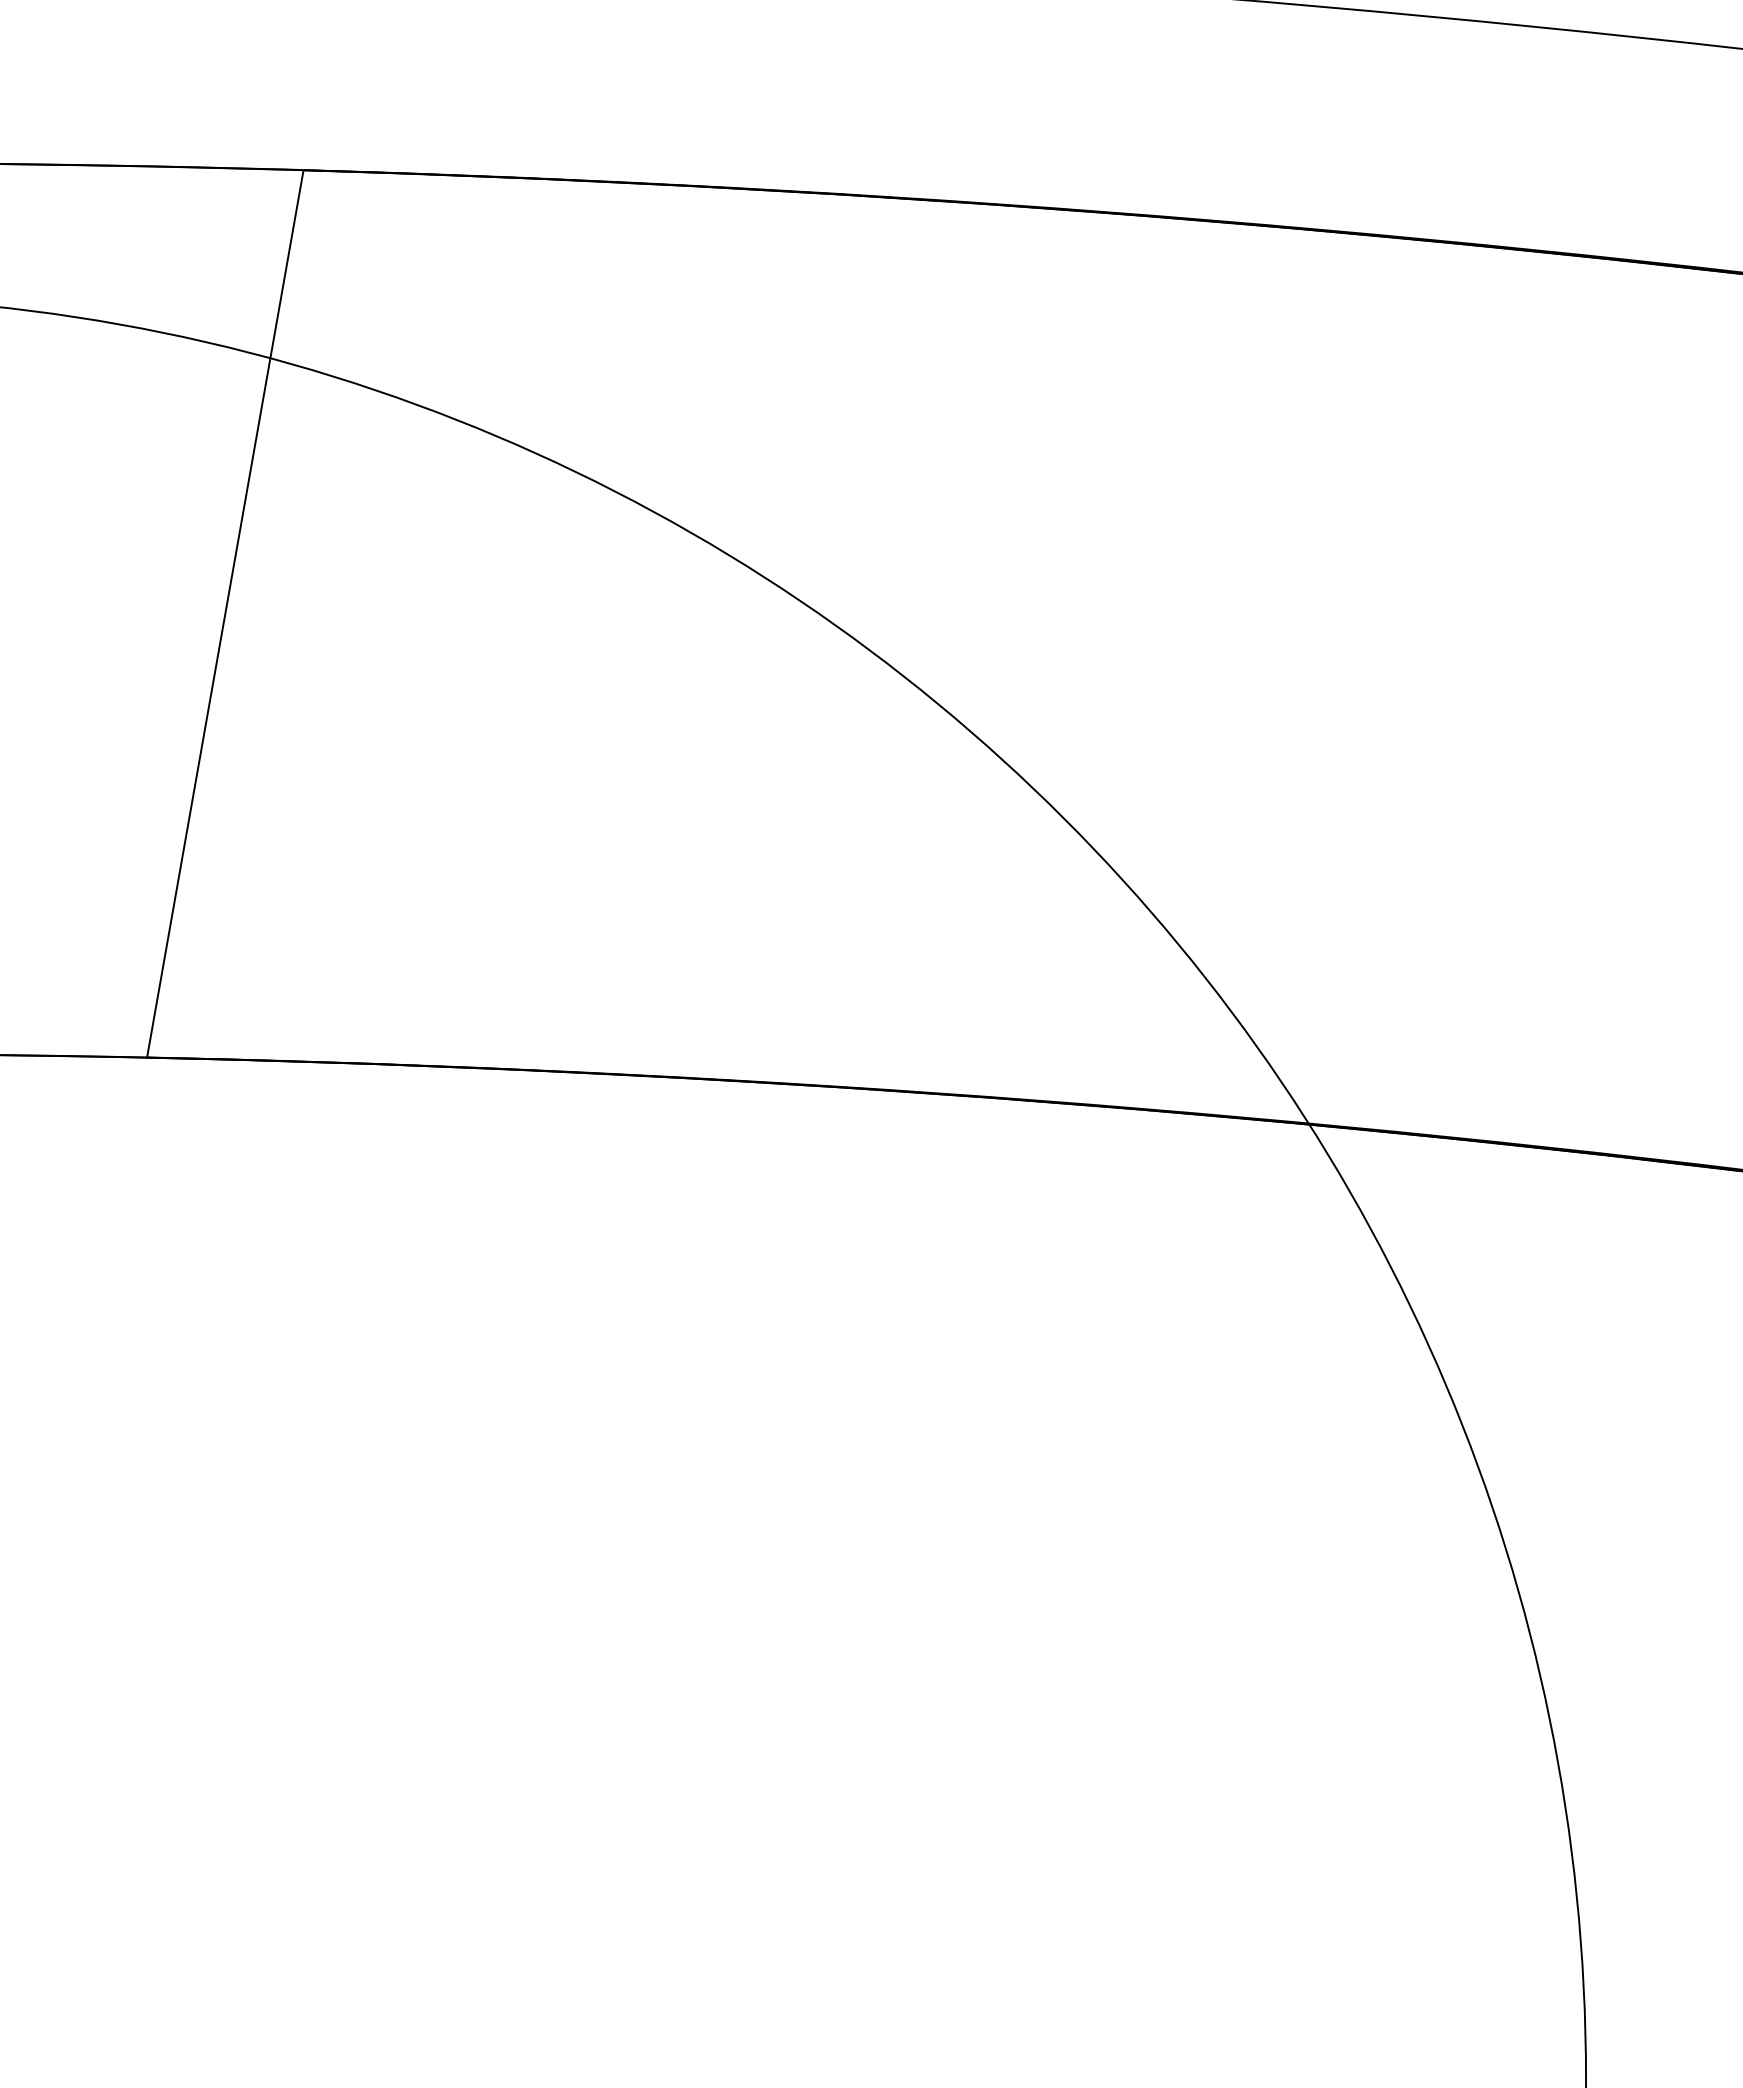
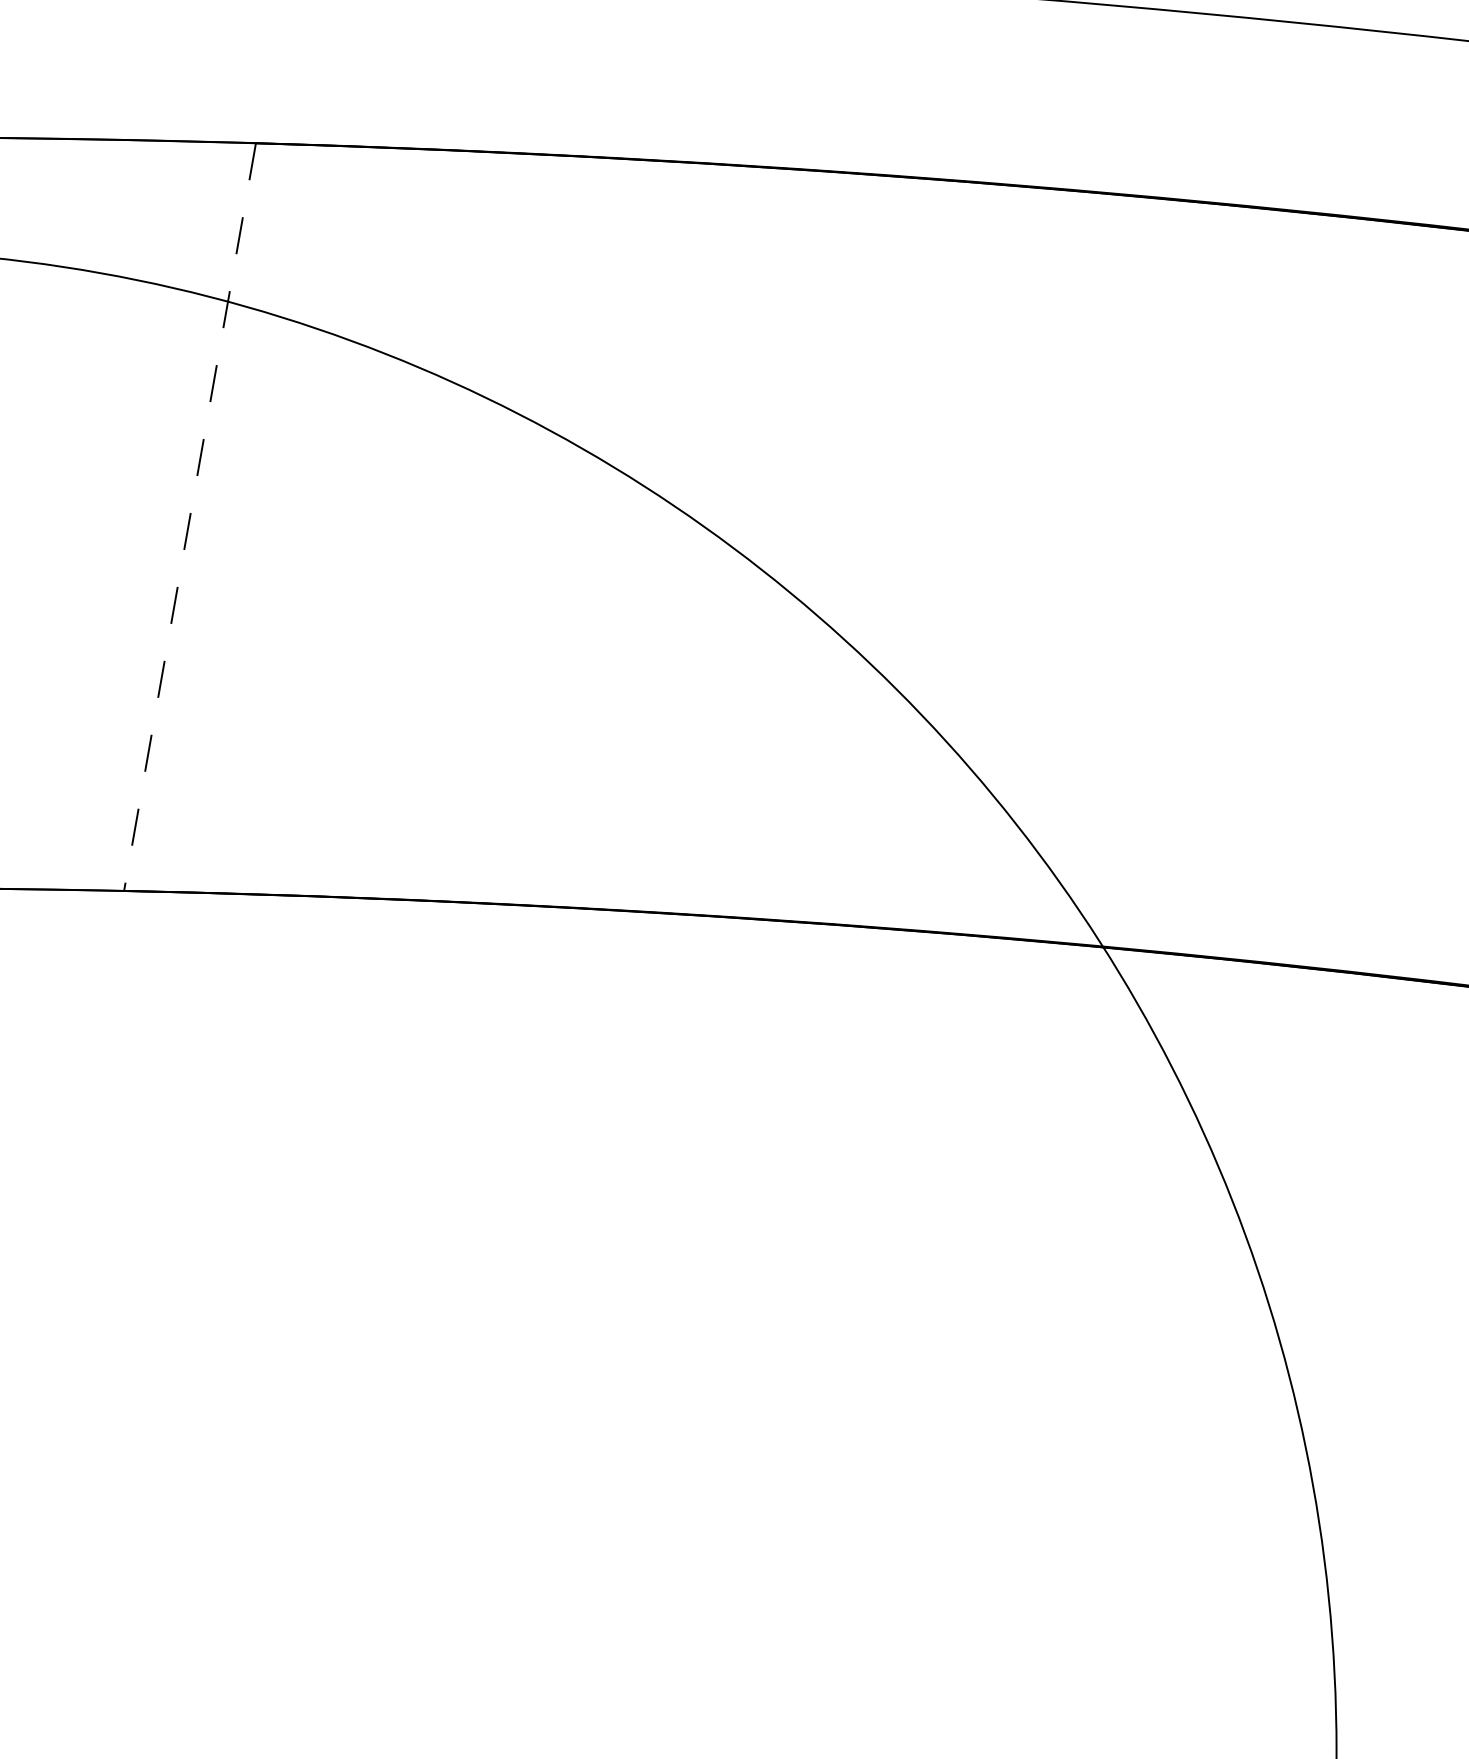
line: (225, 613) -> (190, 516), solid -> dashed

